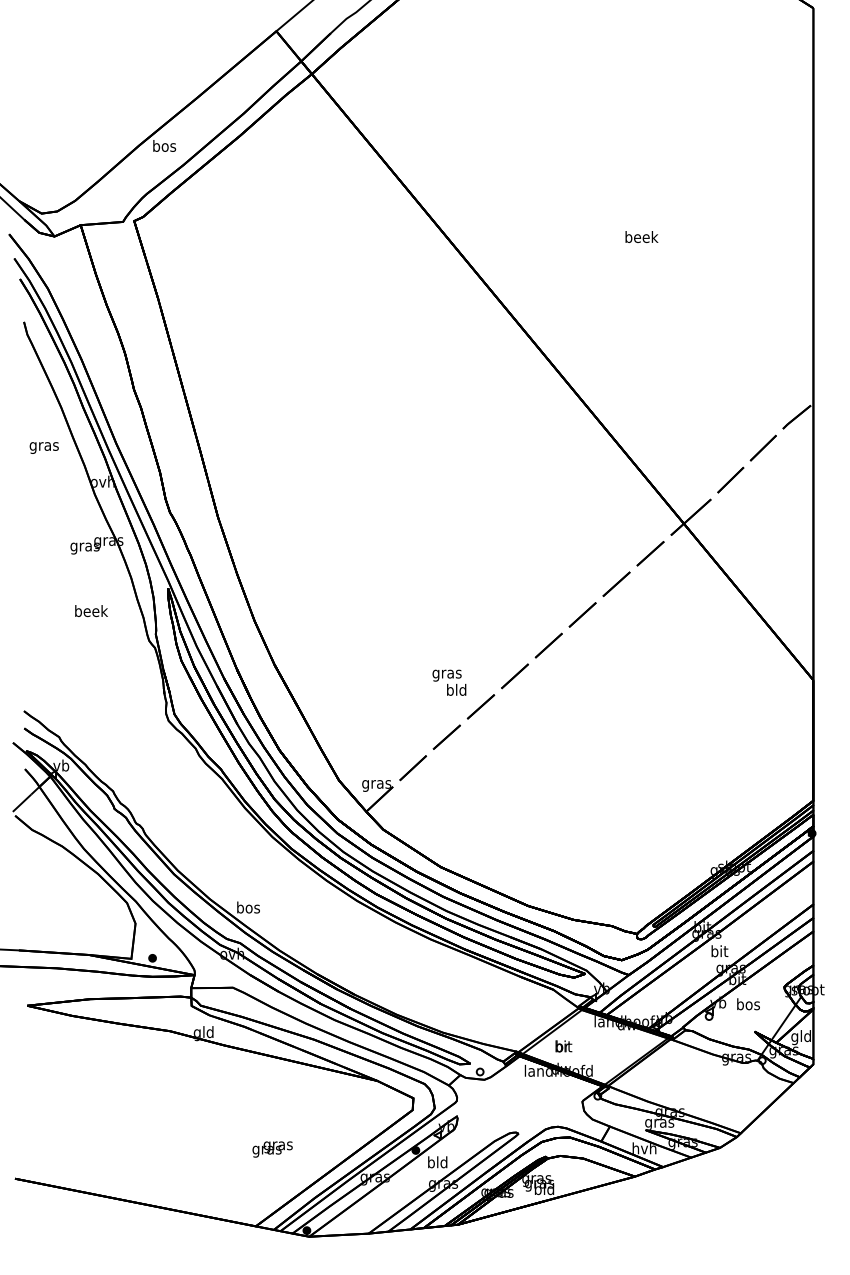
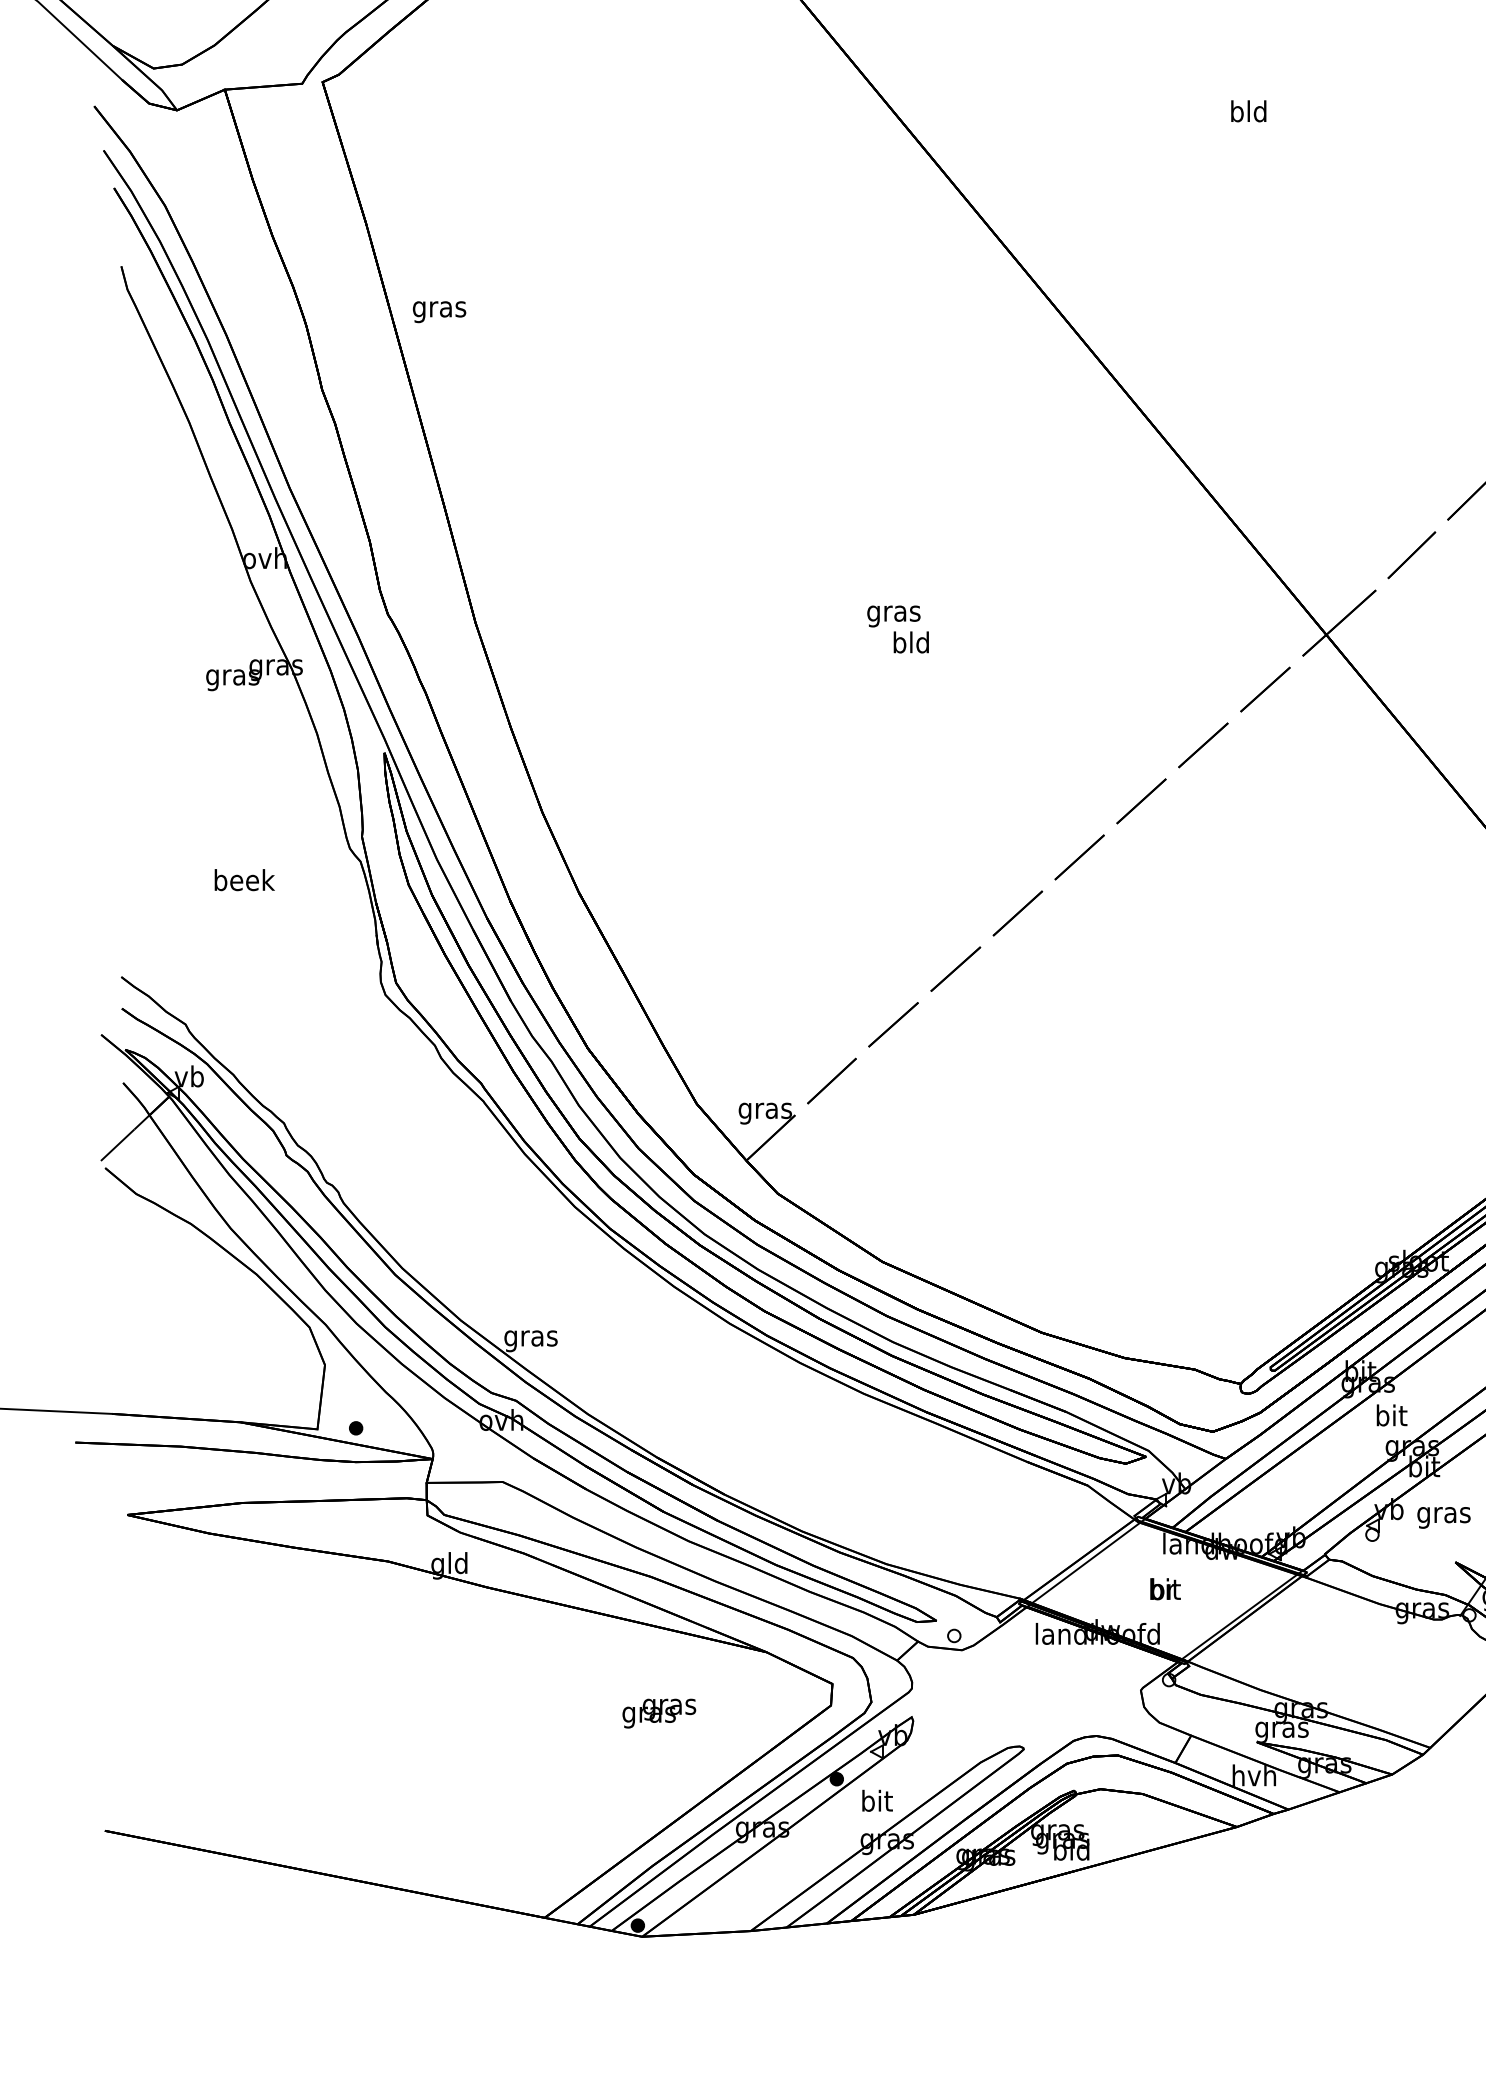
text: (641, 237) -> (1248, 112), beek -> bld
text: (43, 447) -> (438, 311), moved
text: (91, 611) -> (244, 880), moved
text: (449, 682) -> (898, 628), moved
text: (247, 908) -> (529, 1337), bos -> gras
text: (747, 1005) -> (1442, 1514), bos -> gras
text: (563, 1046) -> (1164, 1589), moved
text: (272, 1149) -> (659, 1713), moved
text: (437, 1162) -> (876, 1801), bld -> bit

